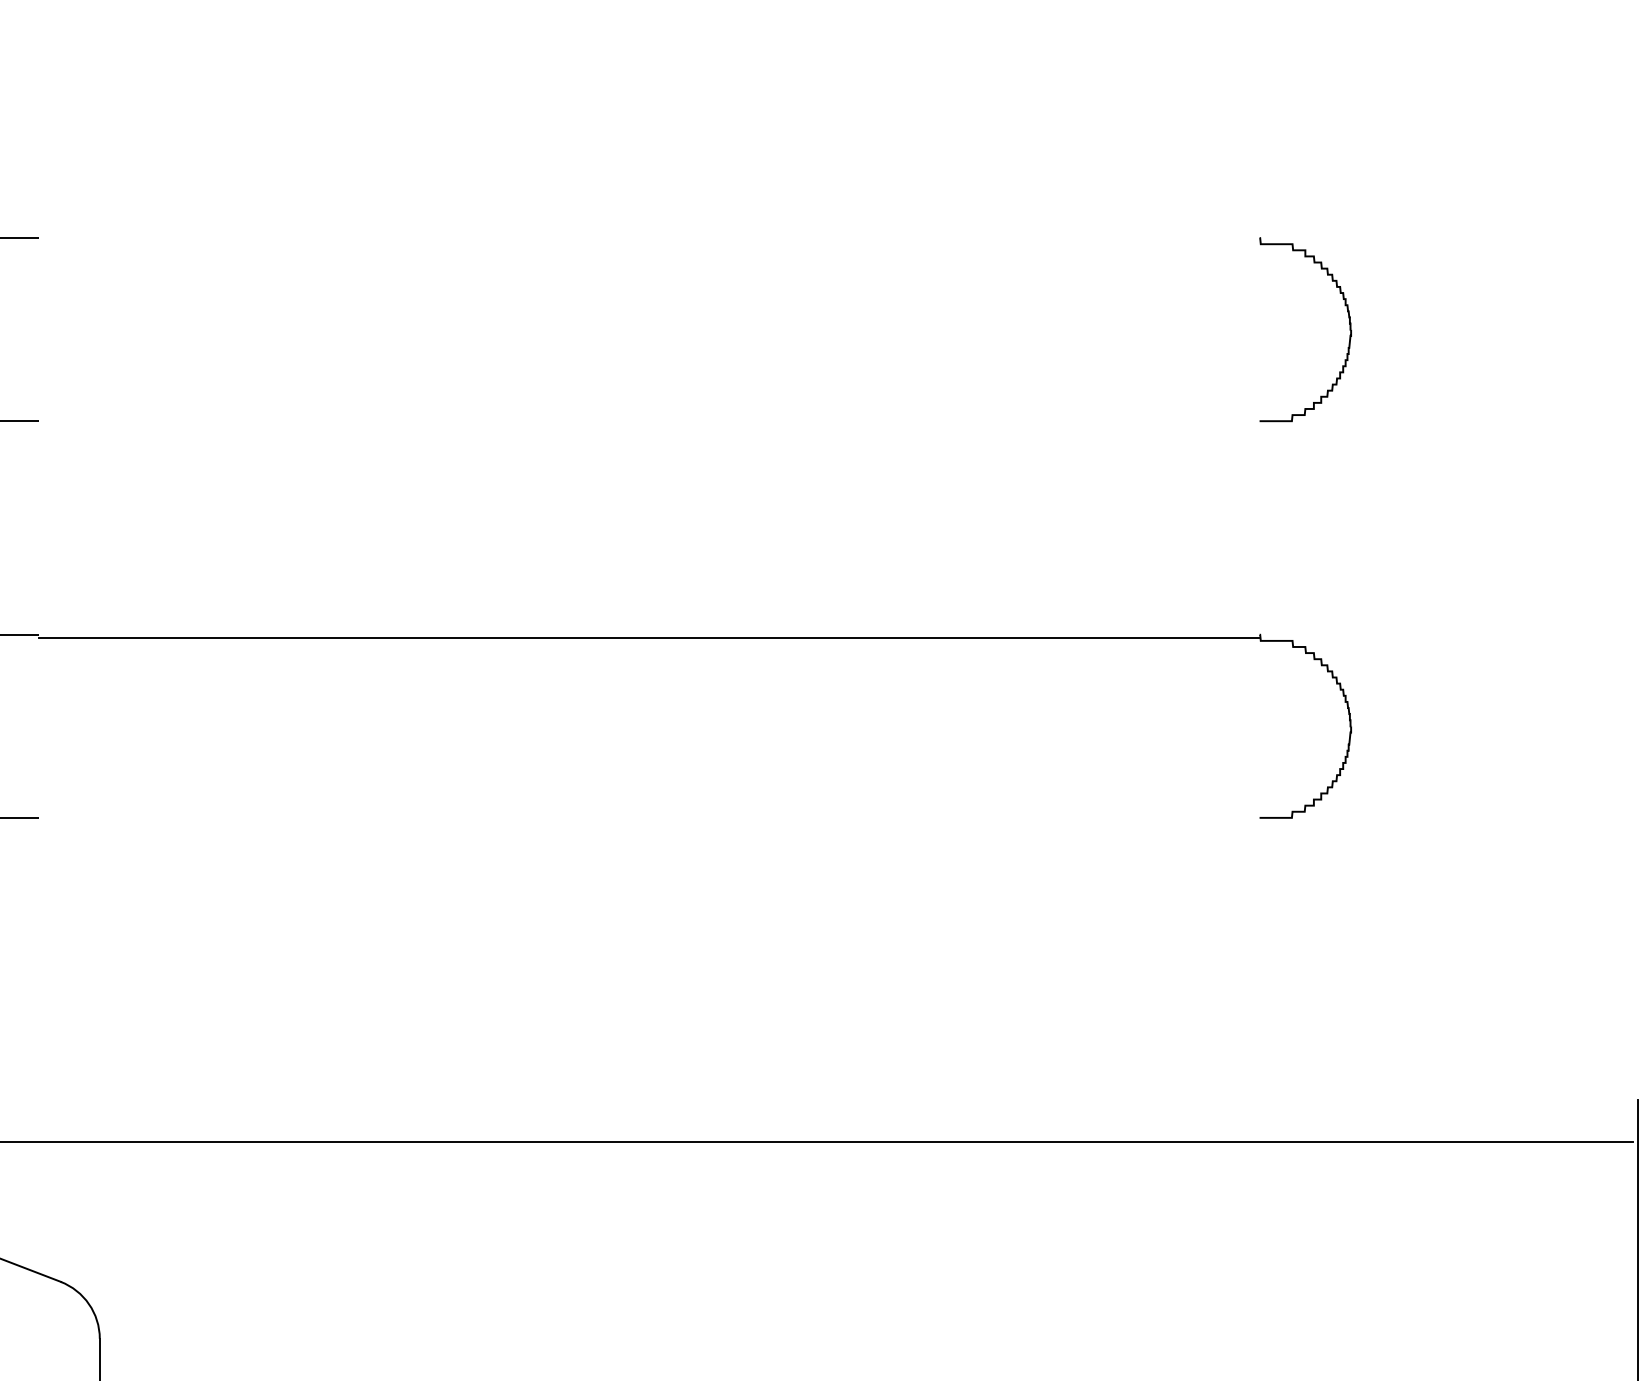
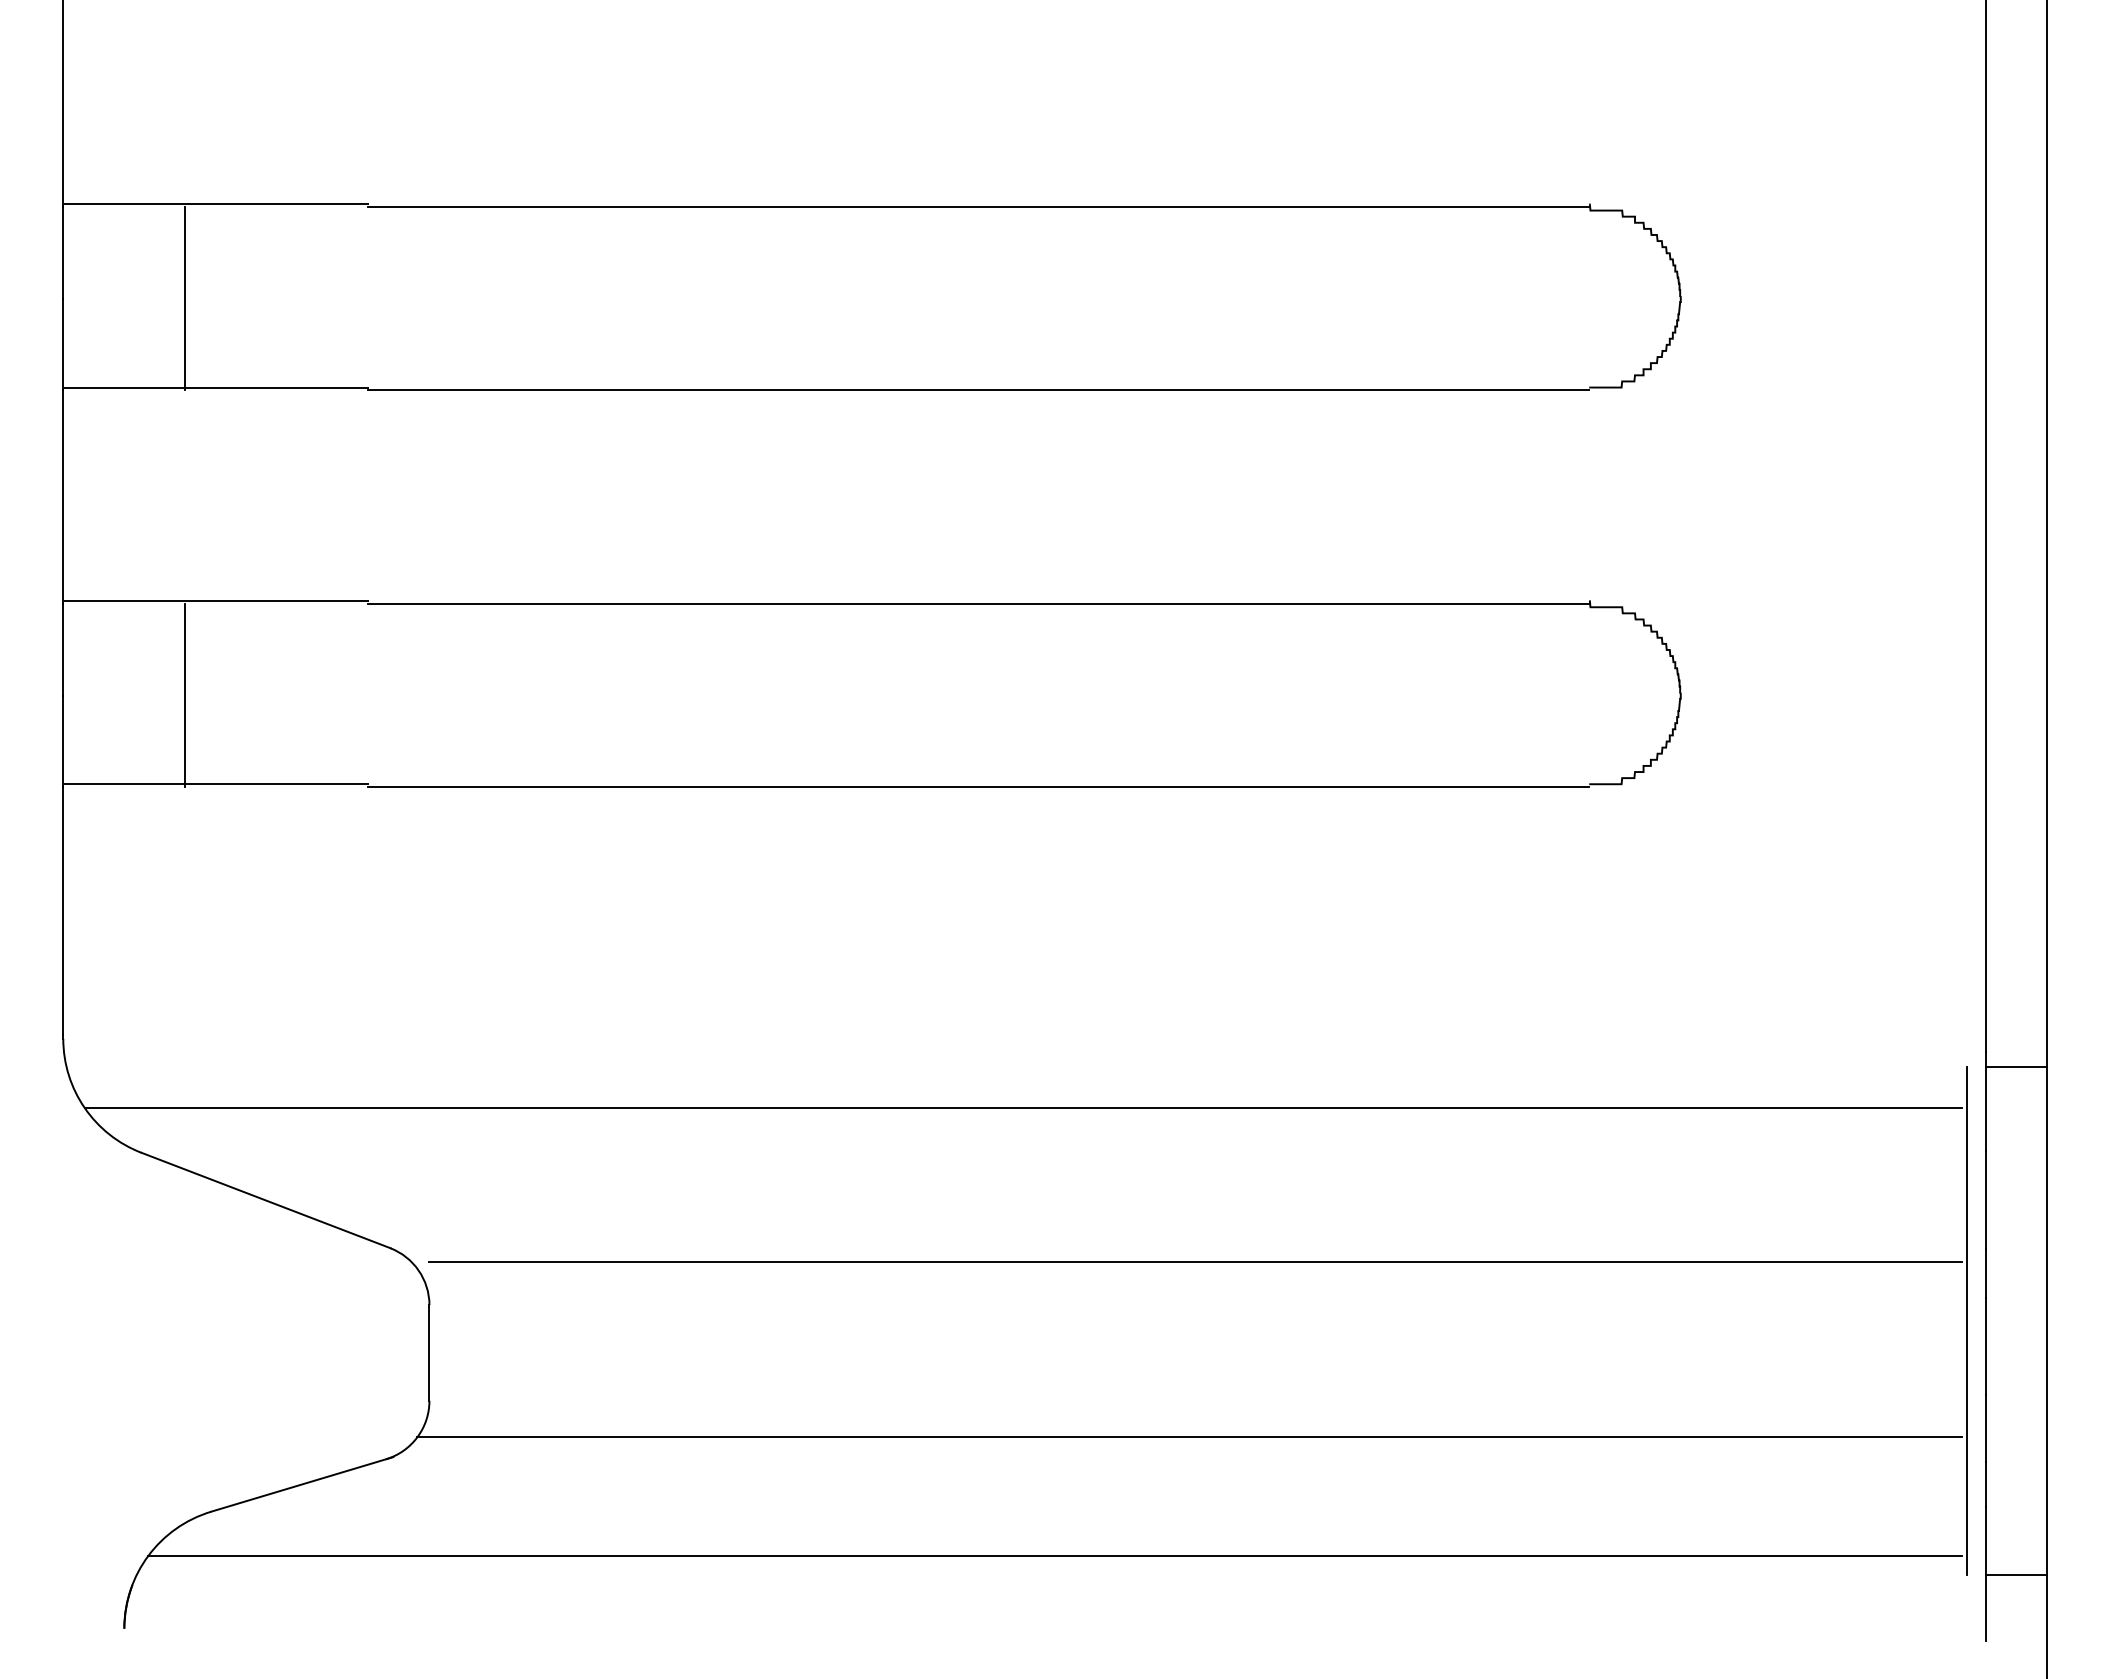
line: (648, 241) -> (978, 207), added
line: (648, 424) -> (978, 390), added
line: (648, 821) -> (978, 787), added
line: (865, 1296) -> (1195, 1262), added

